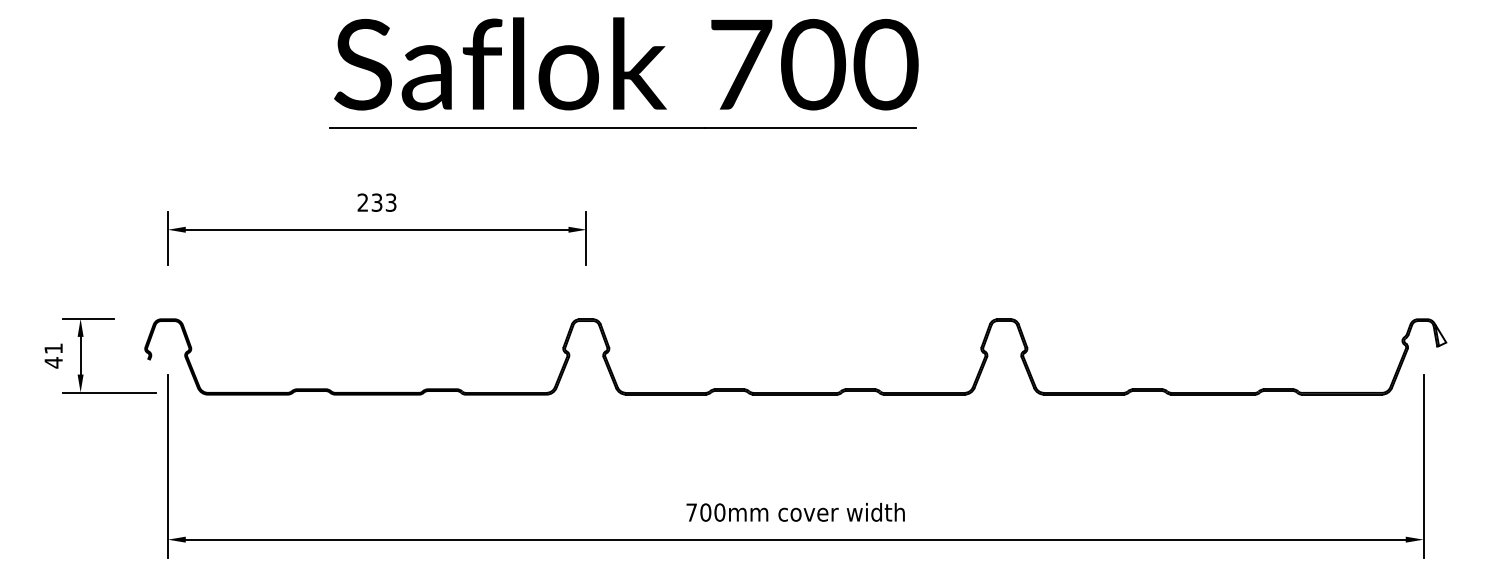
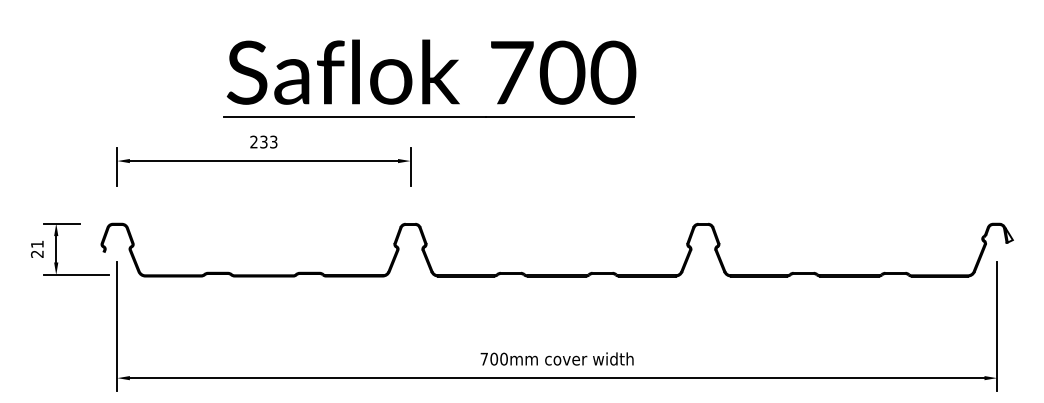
part: (623, 72) -> (429, 78), moved
text: (53, 362) -> (37, 254), 41 -> 21

